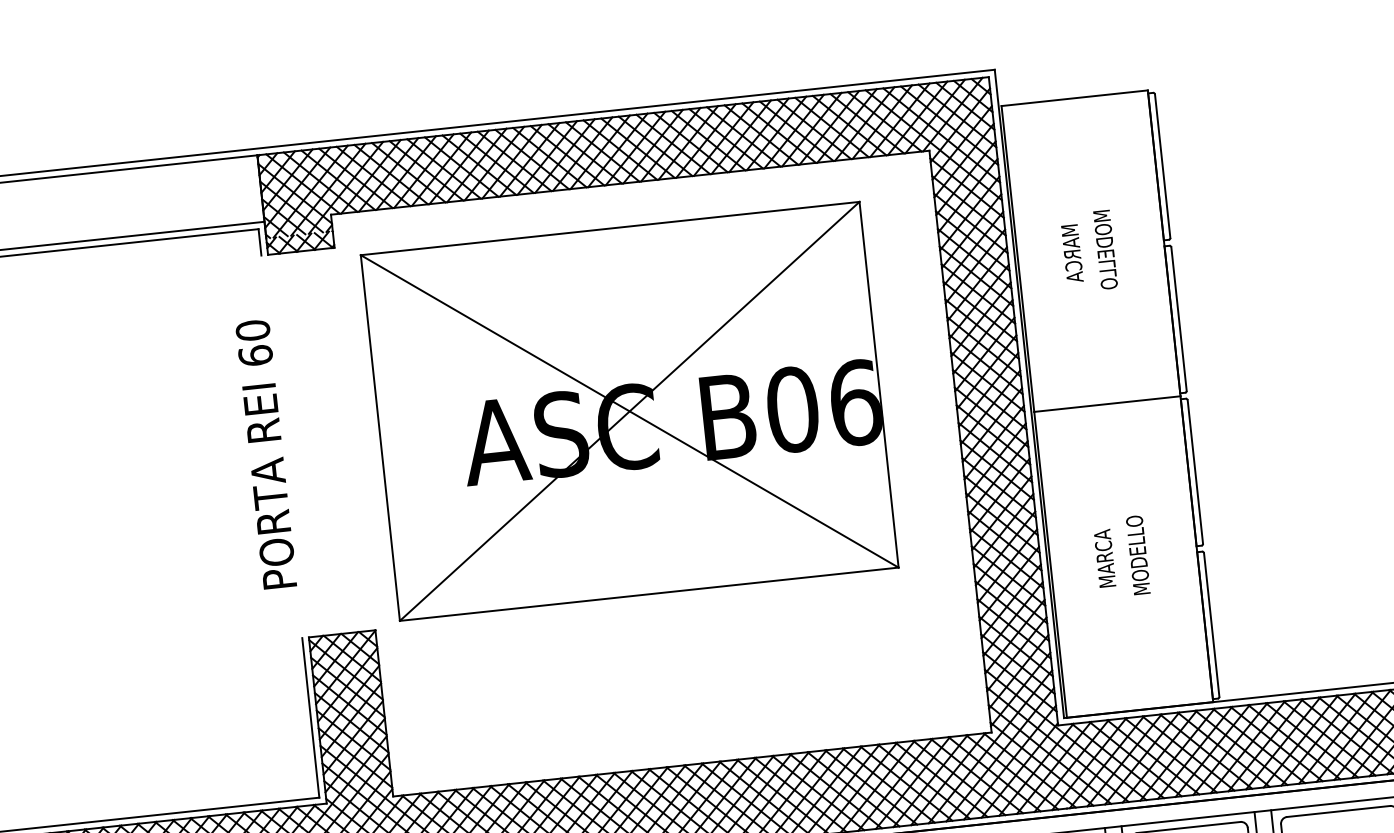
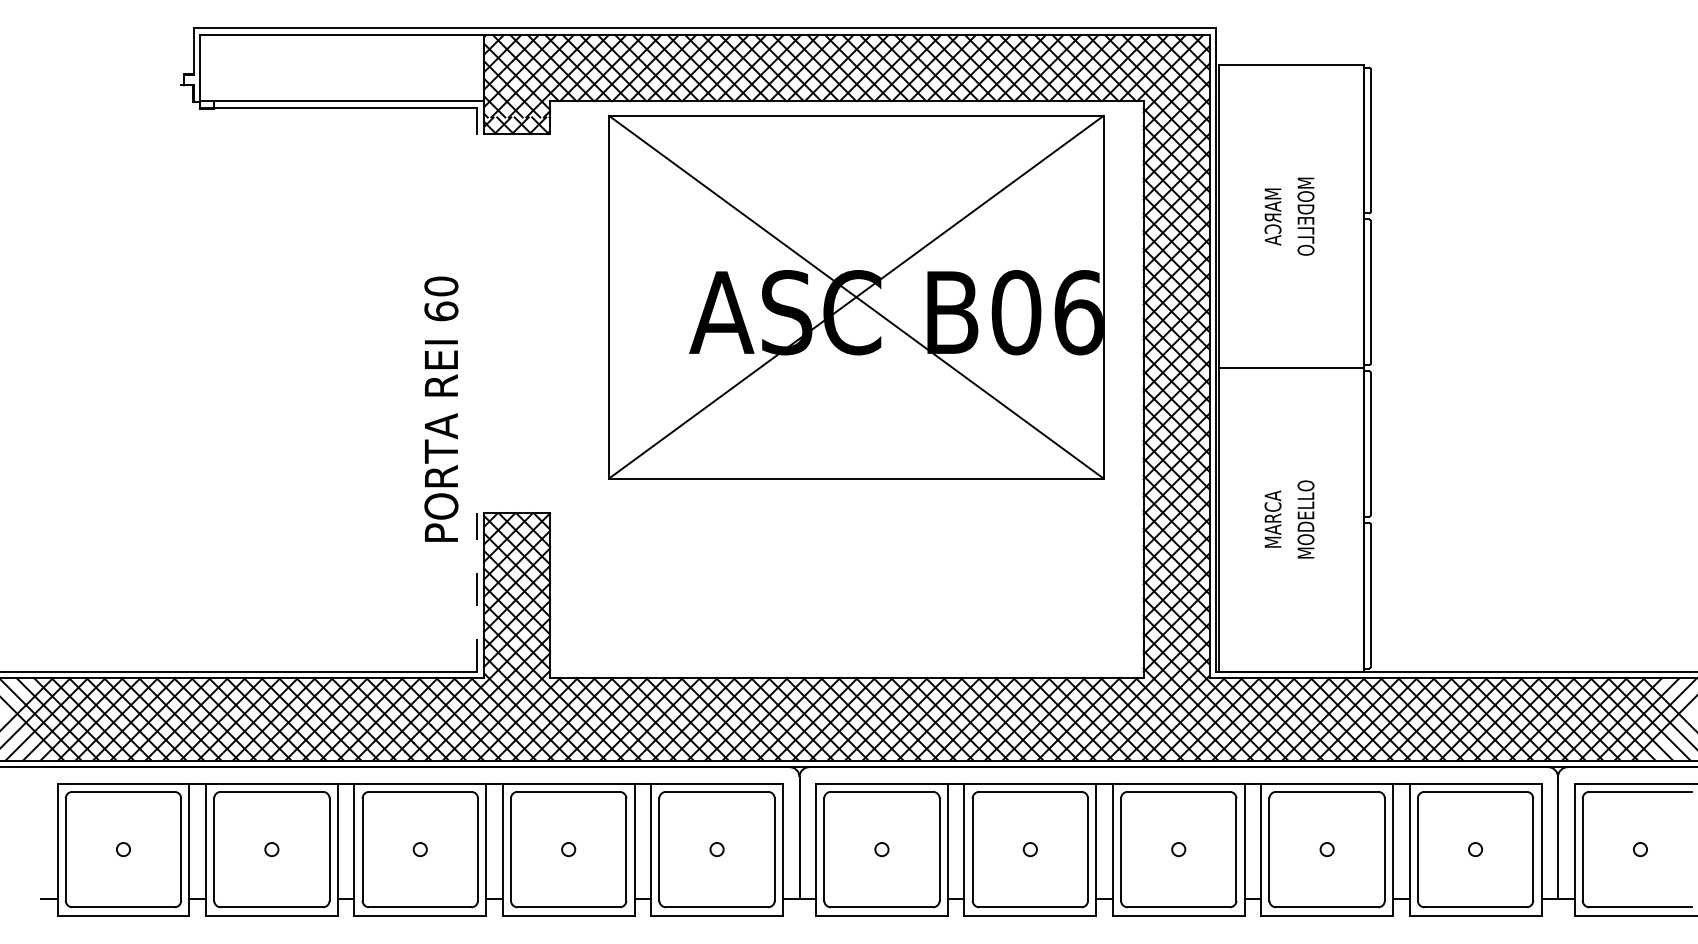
part: (629, 410) -> (856, 296), moved
text: (266, 453) -> (441, 408), moved
line: (310, 717) -> (477, 591), solid -> dashed

